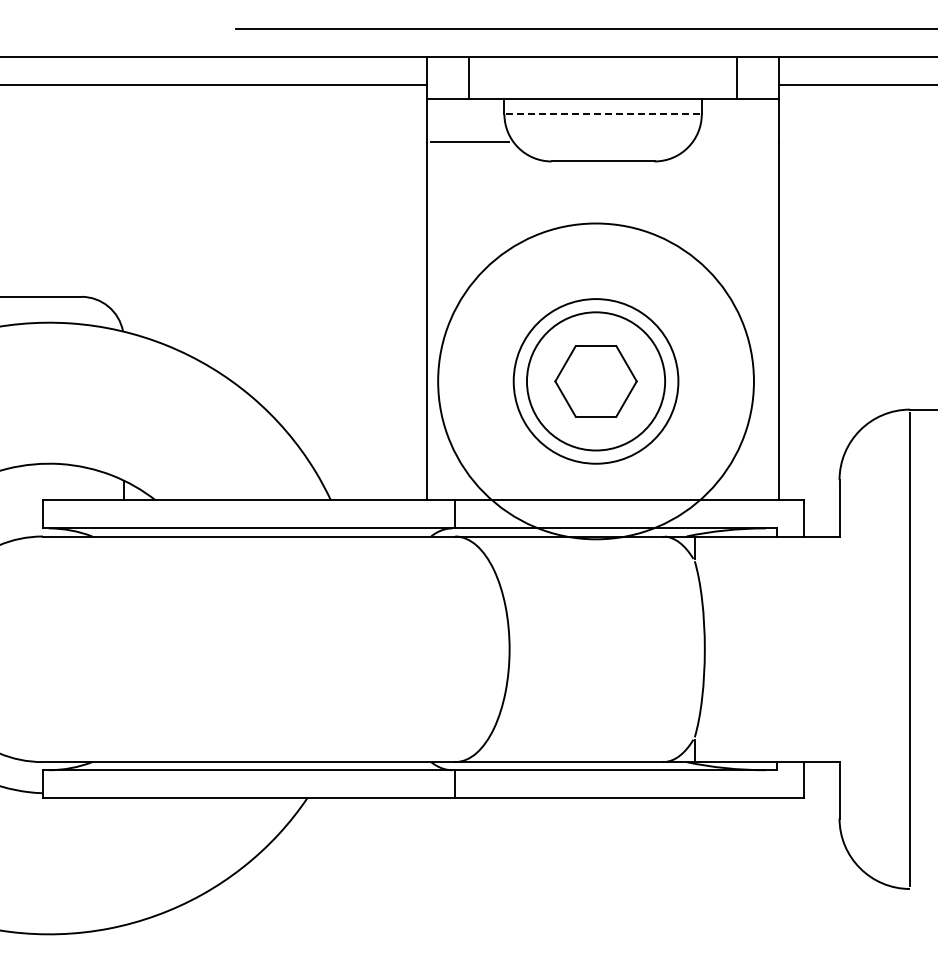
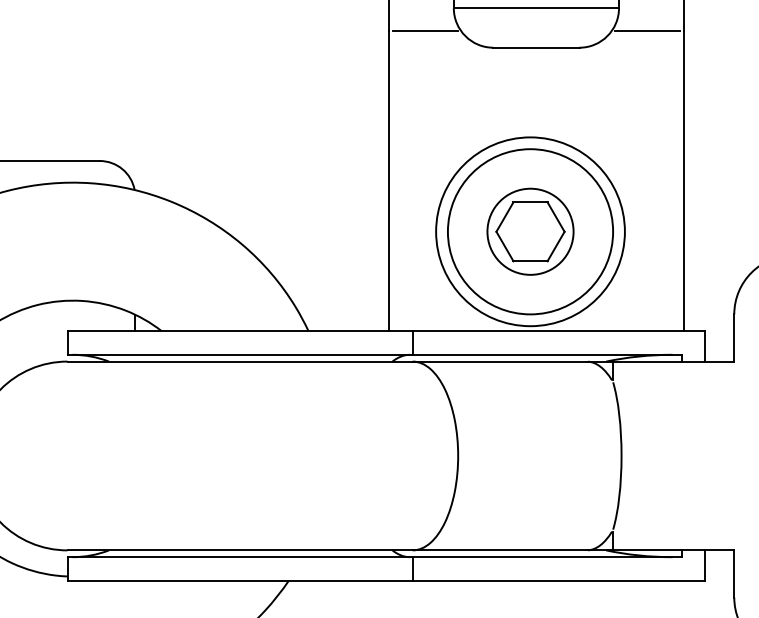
line: (603, 114) -> (536, 8), dashed -> solid
line: (736, 141) -> (648, 31), added
circle: (595, 380) -> (530, 231), size x0.62
circle: (595, 381) -> (530, 231), size x0.71
circle: (595, 381) -> (530, 231), size x1.43

